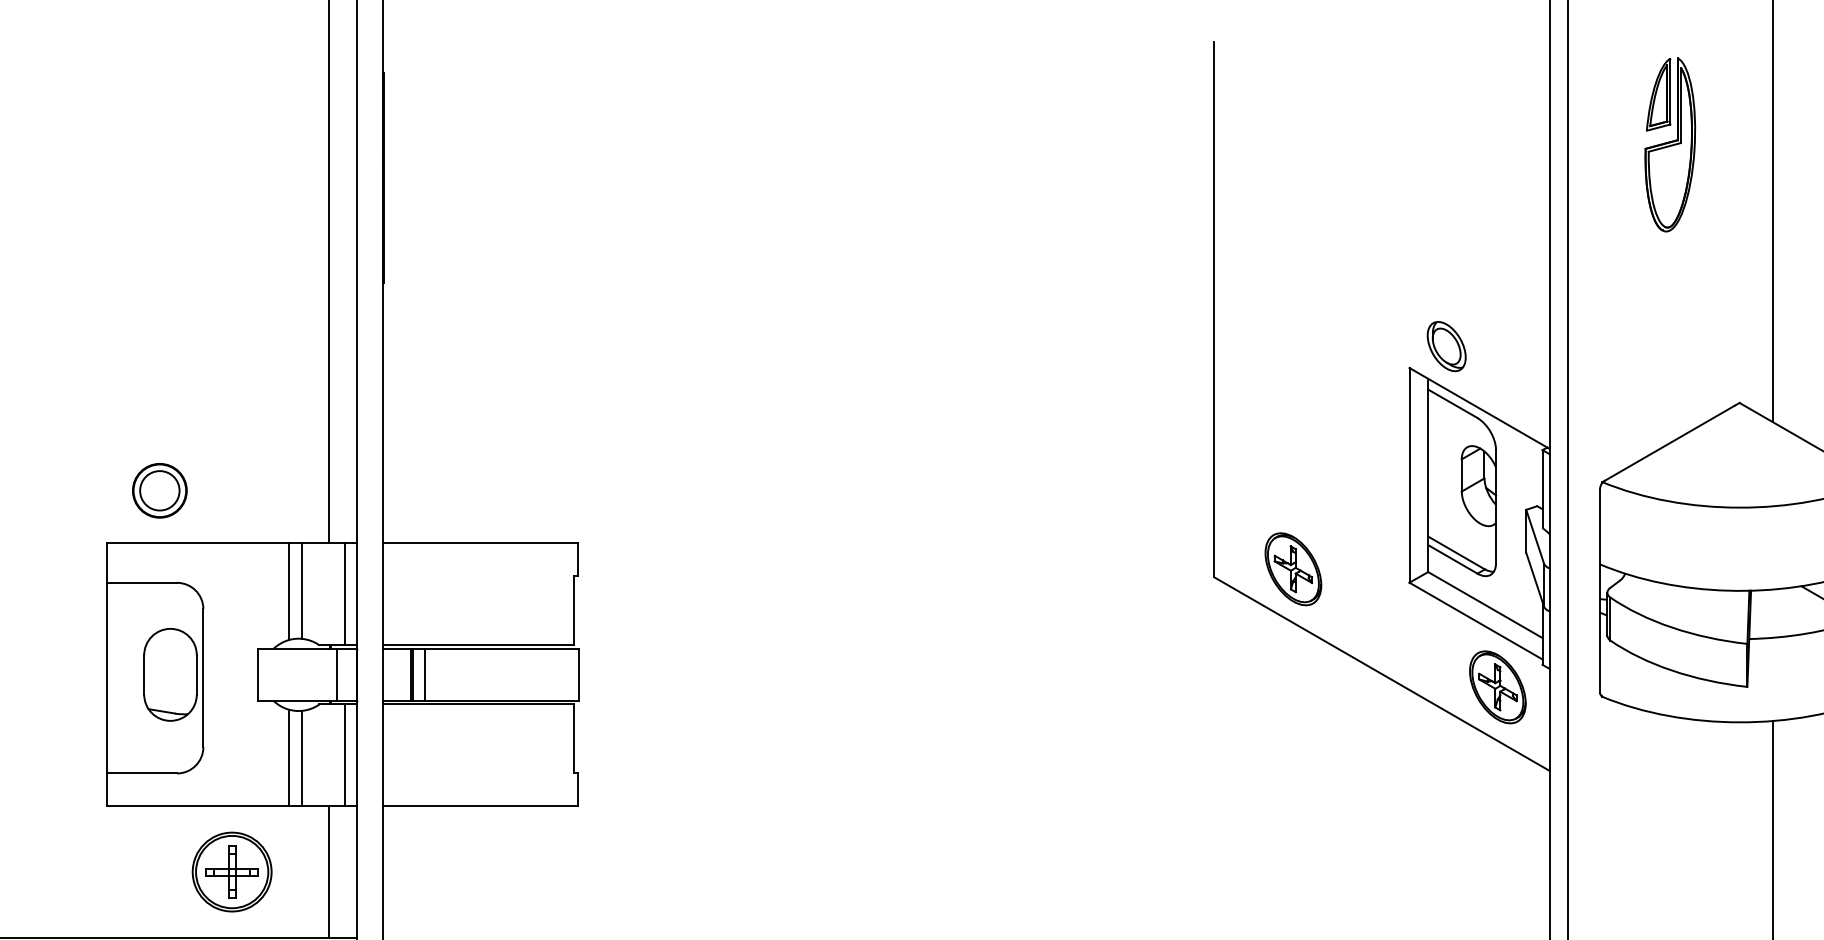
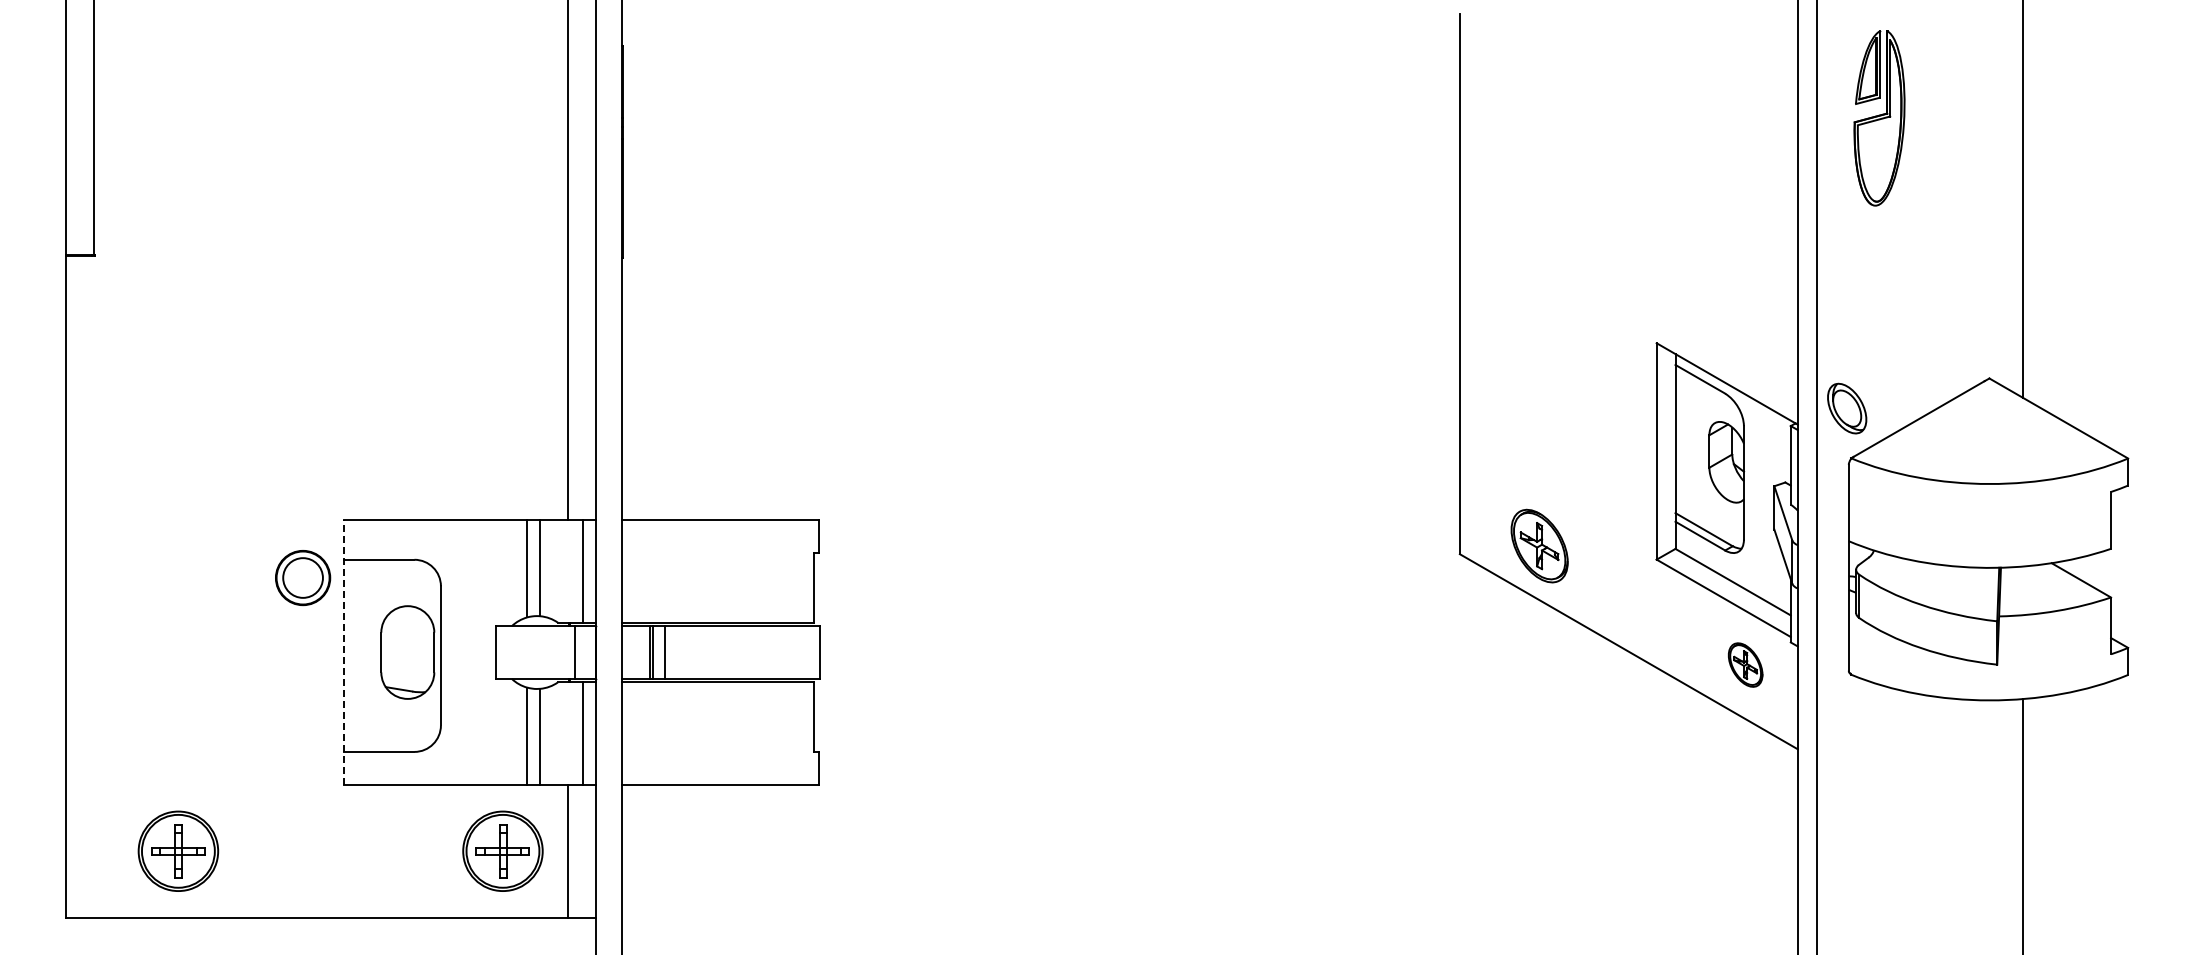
part: (1670, 145) -> (1879, 118), moved
part: (1447, 346) -> (1847, 408), moved
part: (160, 491) -> (303, 578), moved
line: (107, 674) -> (344, 652), solid -> dashed
part: (1497, 686) -> (1745, 664), size x0.6
part: (231, 871) -> (502, 850), moved

